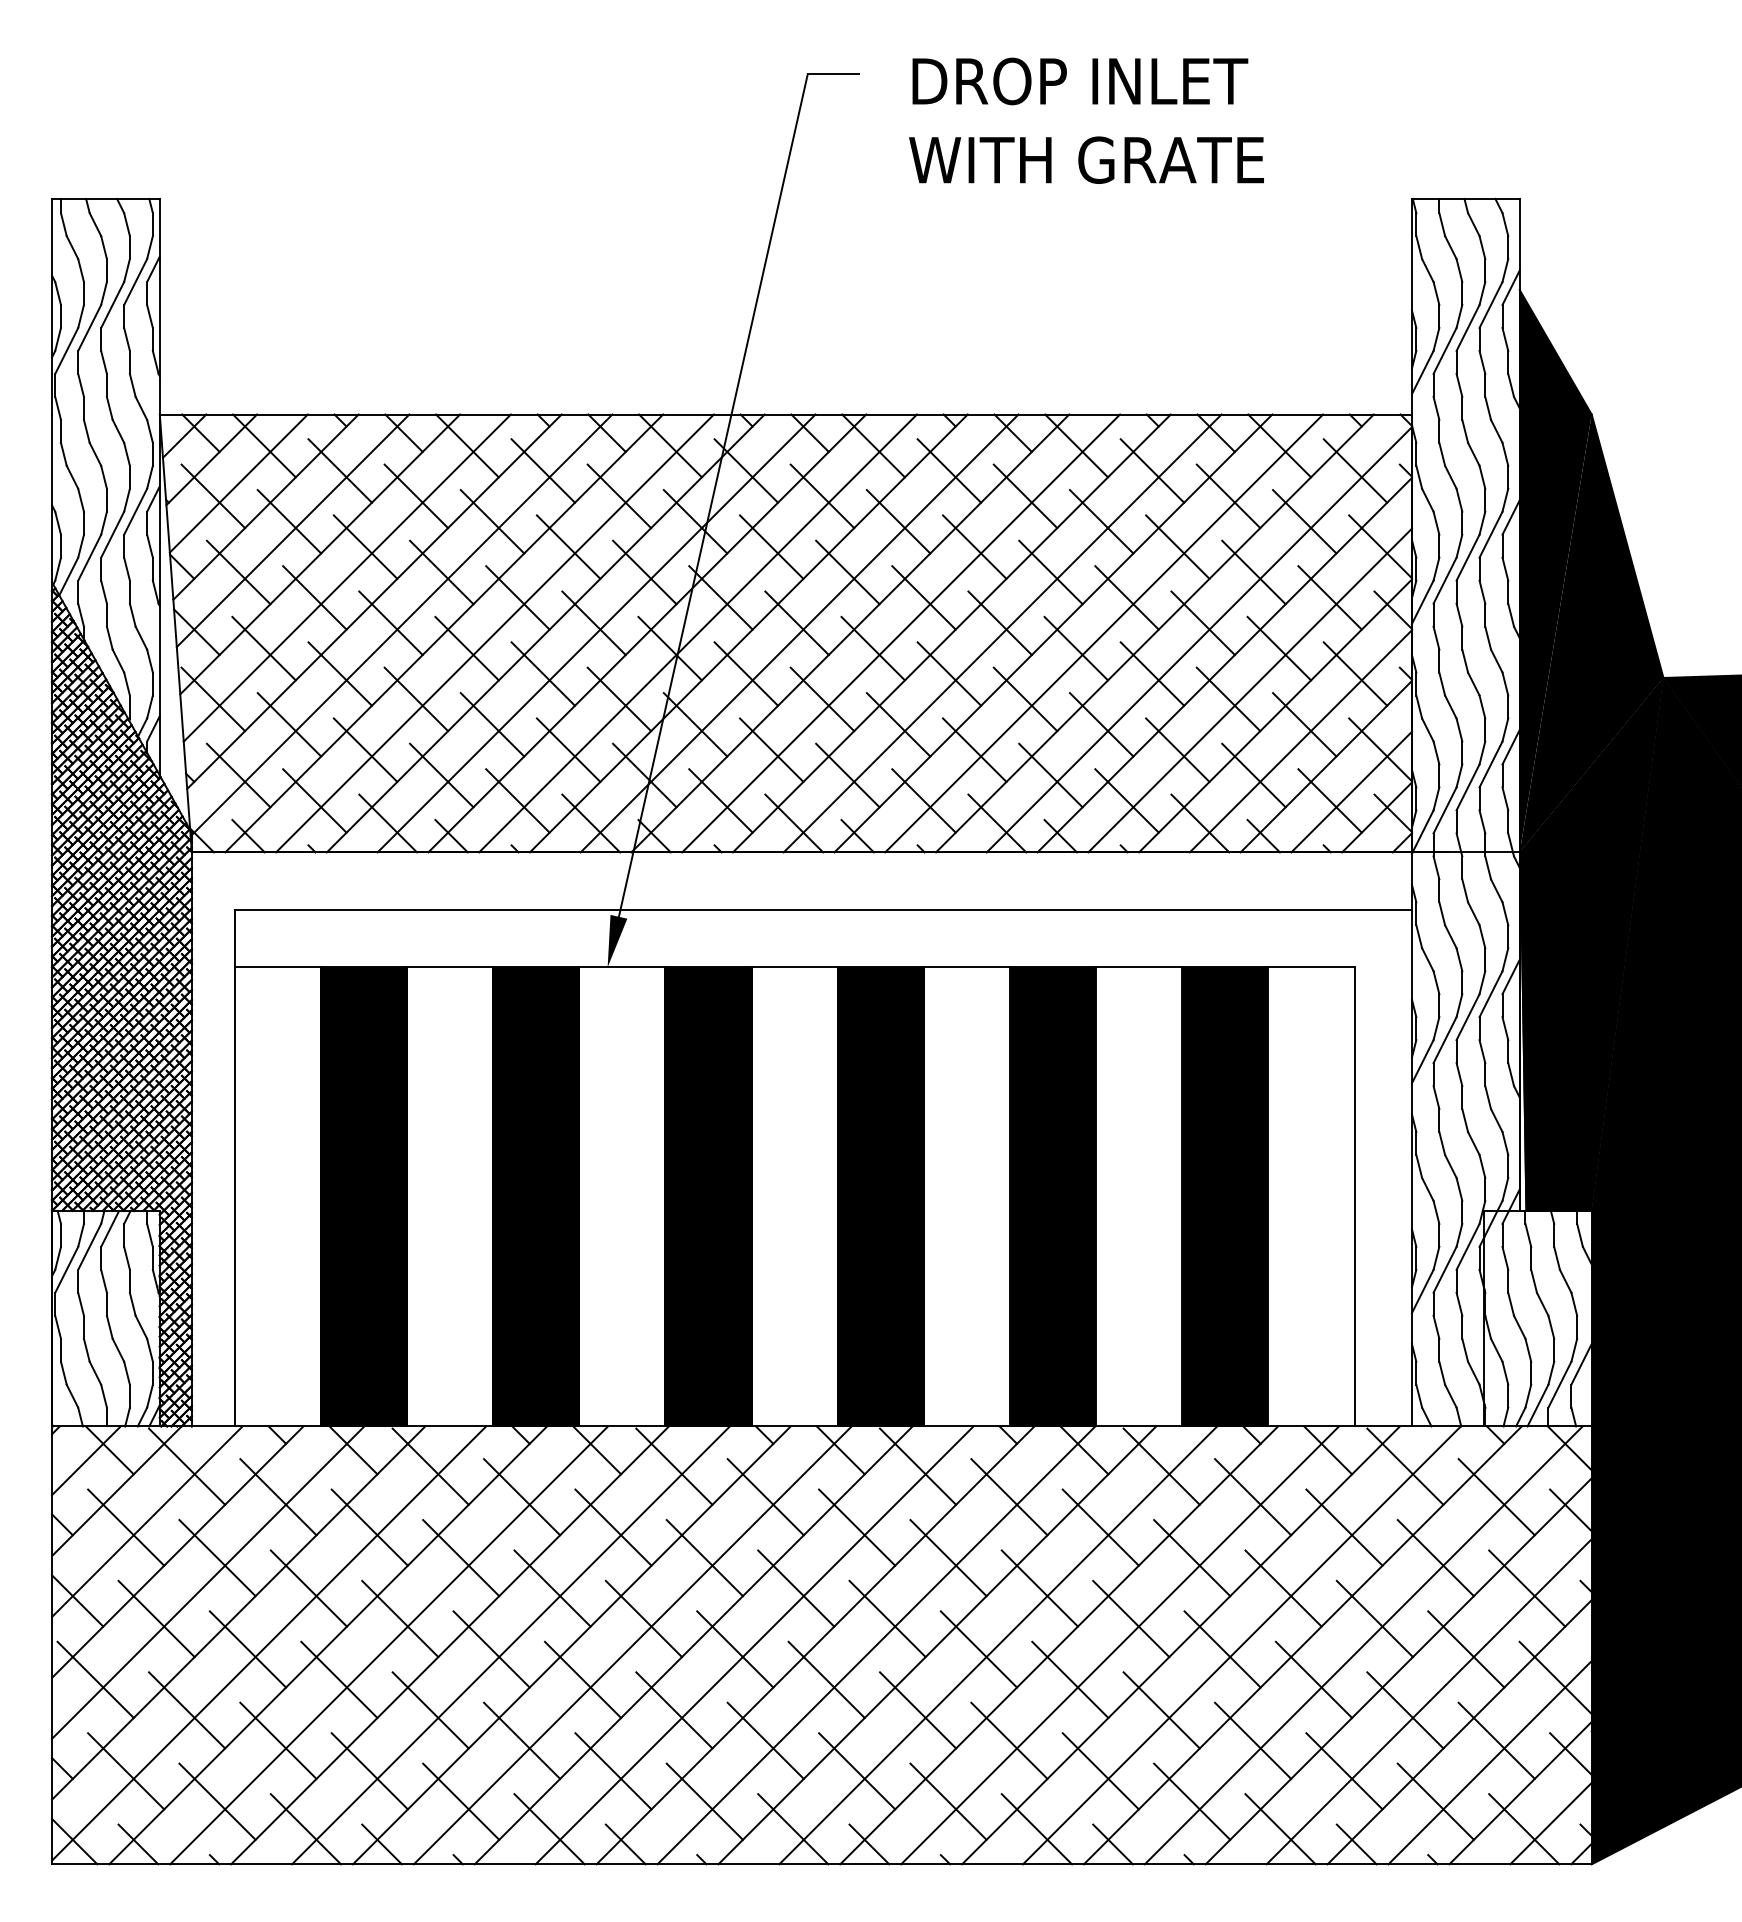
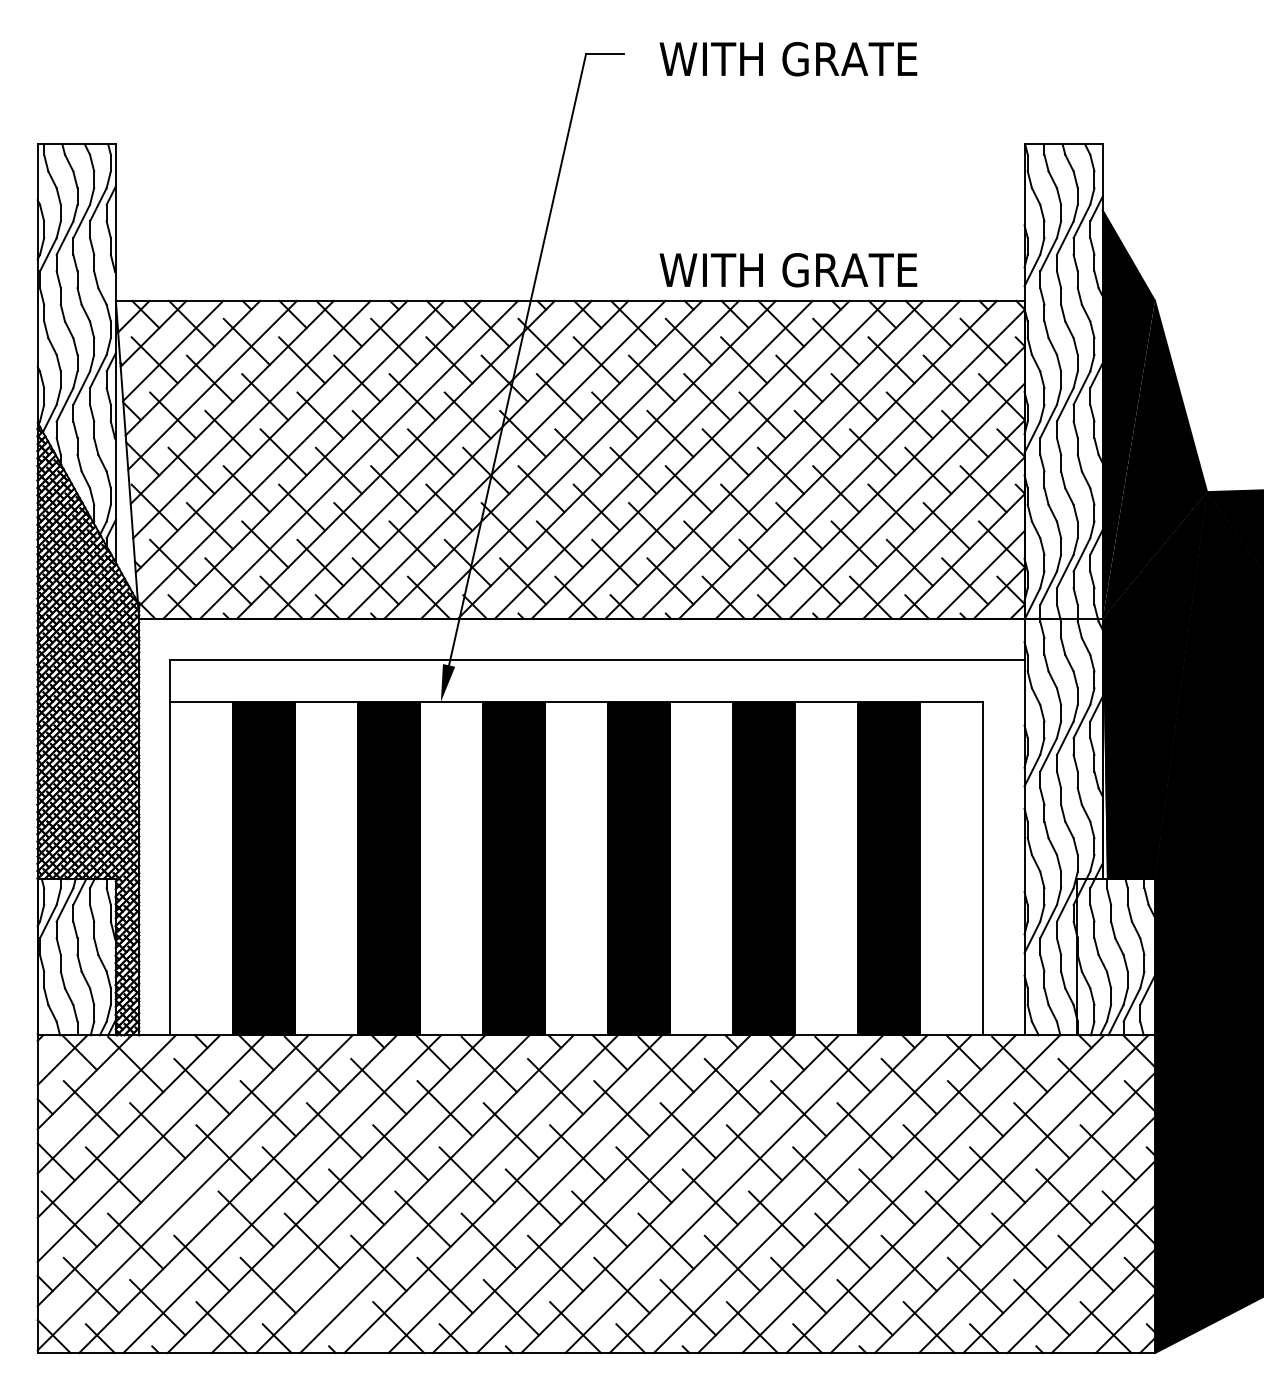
text: (1086, 81) -> (788, 59), DROP INLET -> WITH GRATE
text: (1086, 159) -> (788, 269), moved
line: (247, 1649) -> (179, 1197), removed
line: (461, 1801) -> (334, 1307), removed

